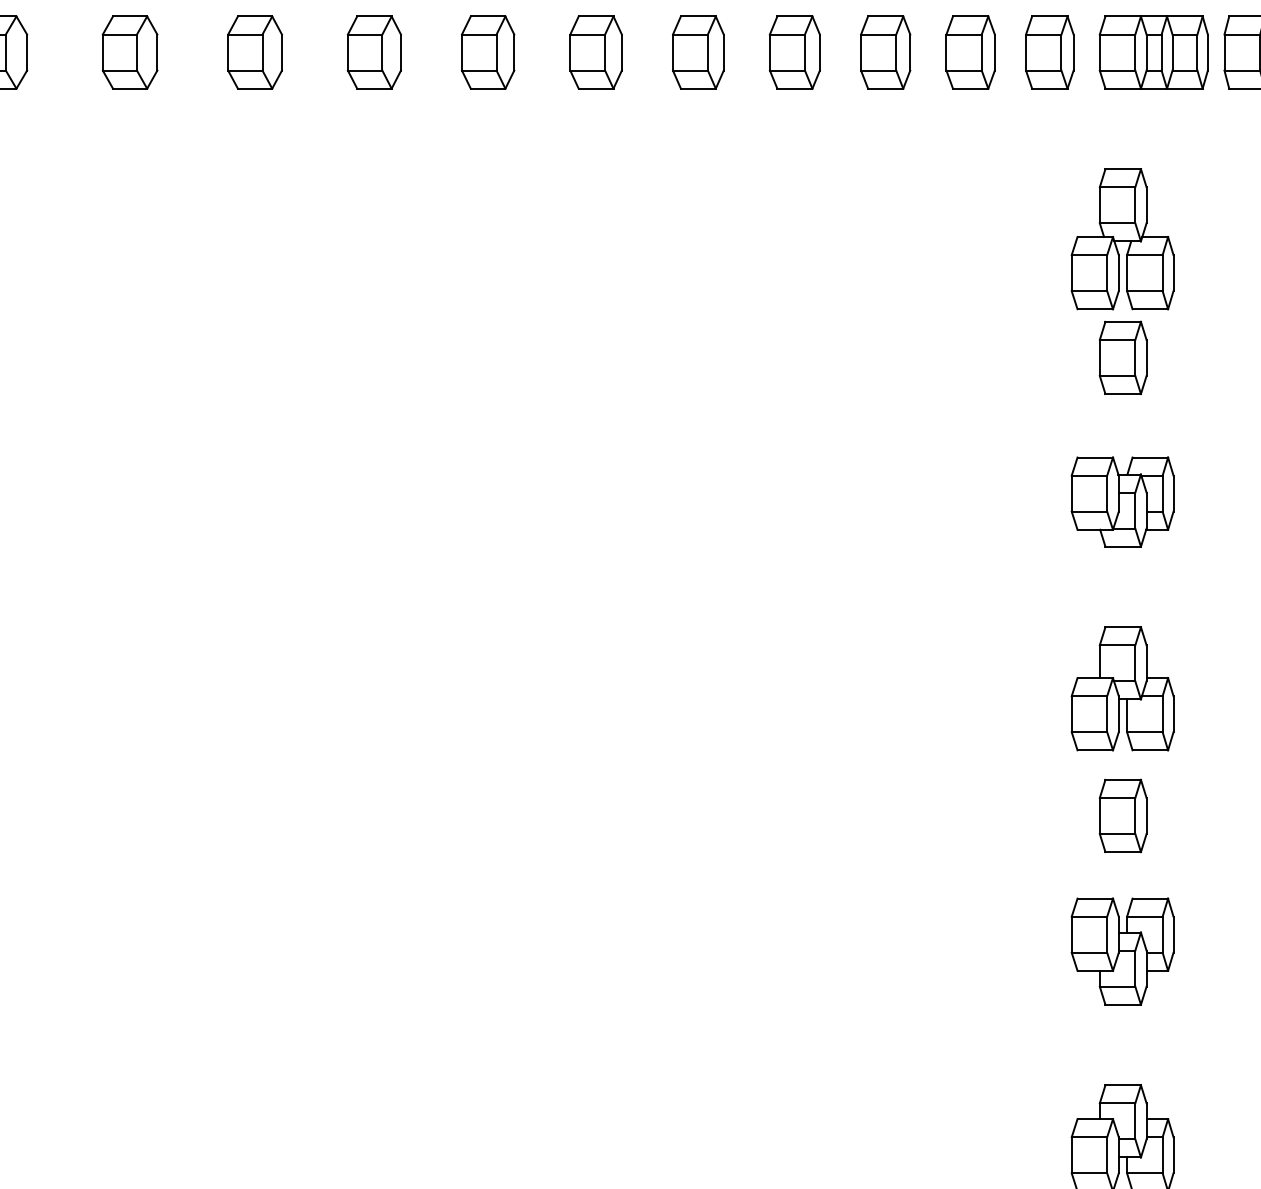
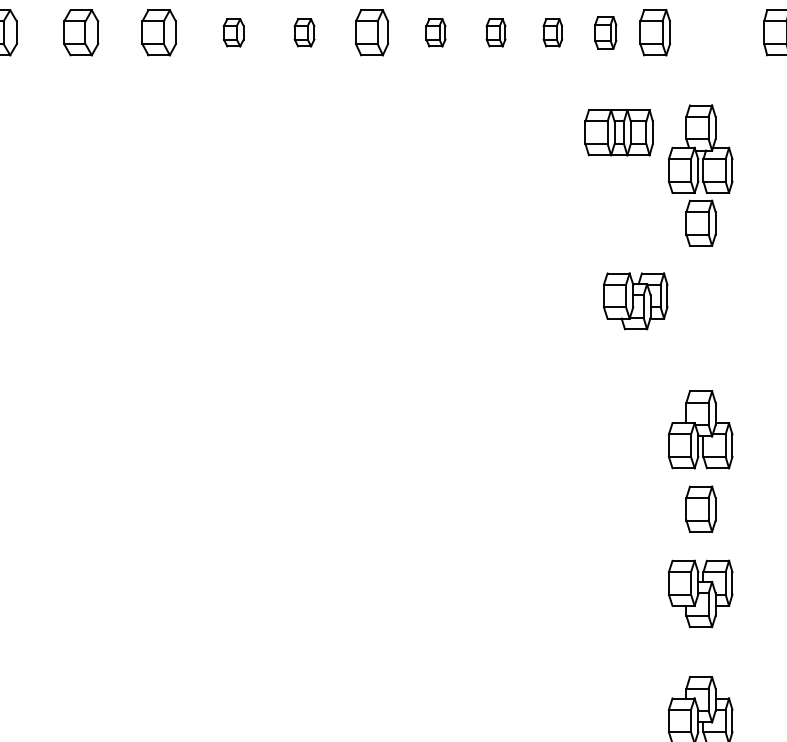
part: (374, 52) -> (233, 32), size x0.6
part: (487, 52) -> (304, 32), size x0.6
part: (697, 52) -> (435, 32), size x0.6
part: (793, 52) -> (495, 32), size x0.6
part: (885, 52) -> (552, 32), size x0.6
part: (970, 52) -> (605, 32), size x0.7
part: (1152, 52) -> (618, 132), moved
part: (1122, 502) -> (635, 301), moved

